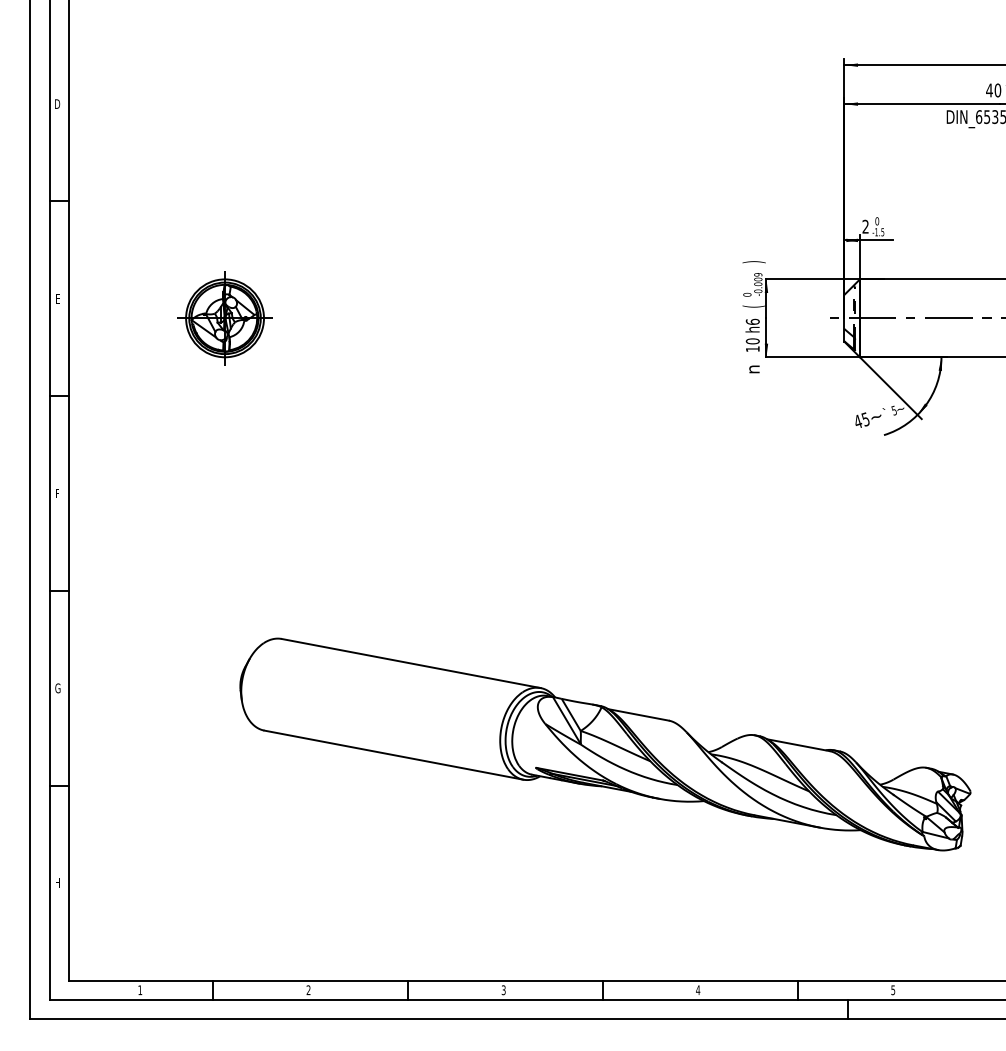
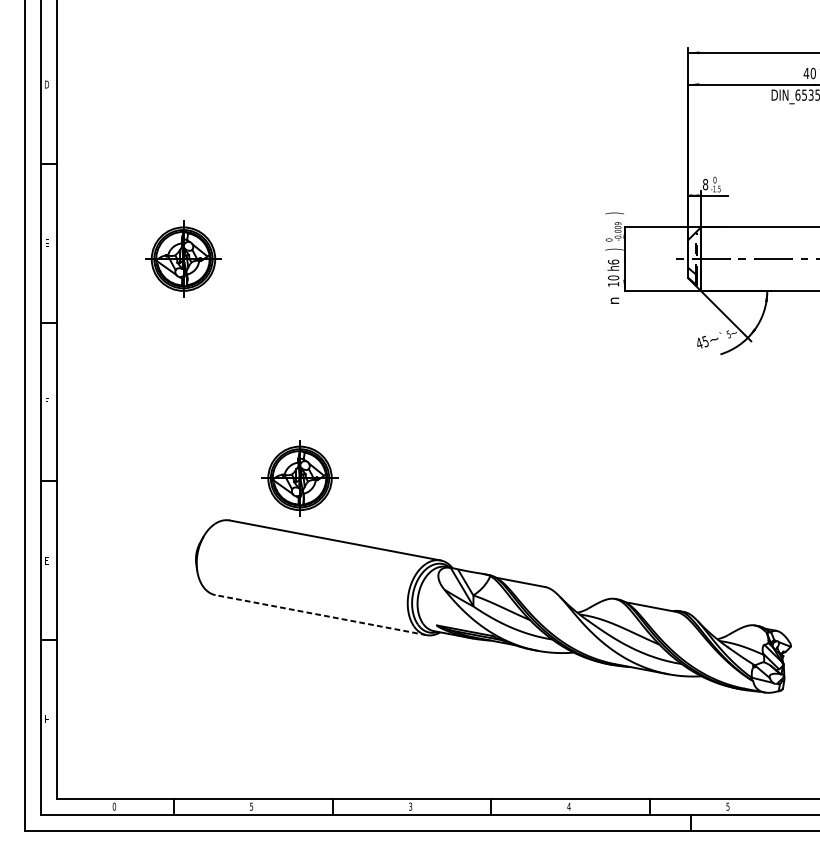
text: (865, 226) -> (705, 184), 2 -> 8
text: (753, 306) -> (614, 249), ( -> )
part: (367, 587) -> (299, 478), added
text: (57, 688) -> (46, 560), G -> E
line: (393, 755) -> (320, 615), solid -> dashed
text: (140, 990) -> (114, 806), 1 -> 0
text: (308, 990) -> (251, 806), 2 -> 5

